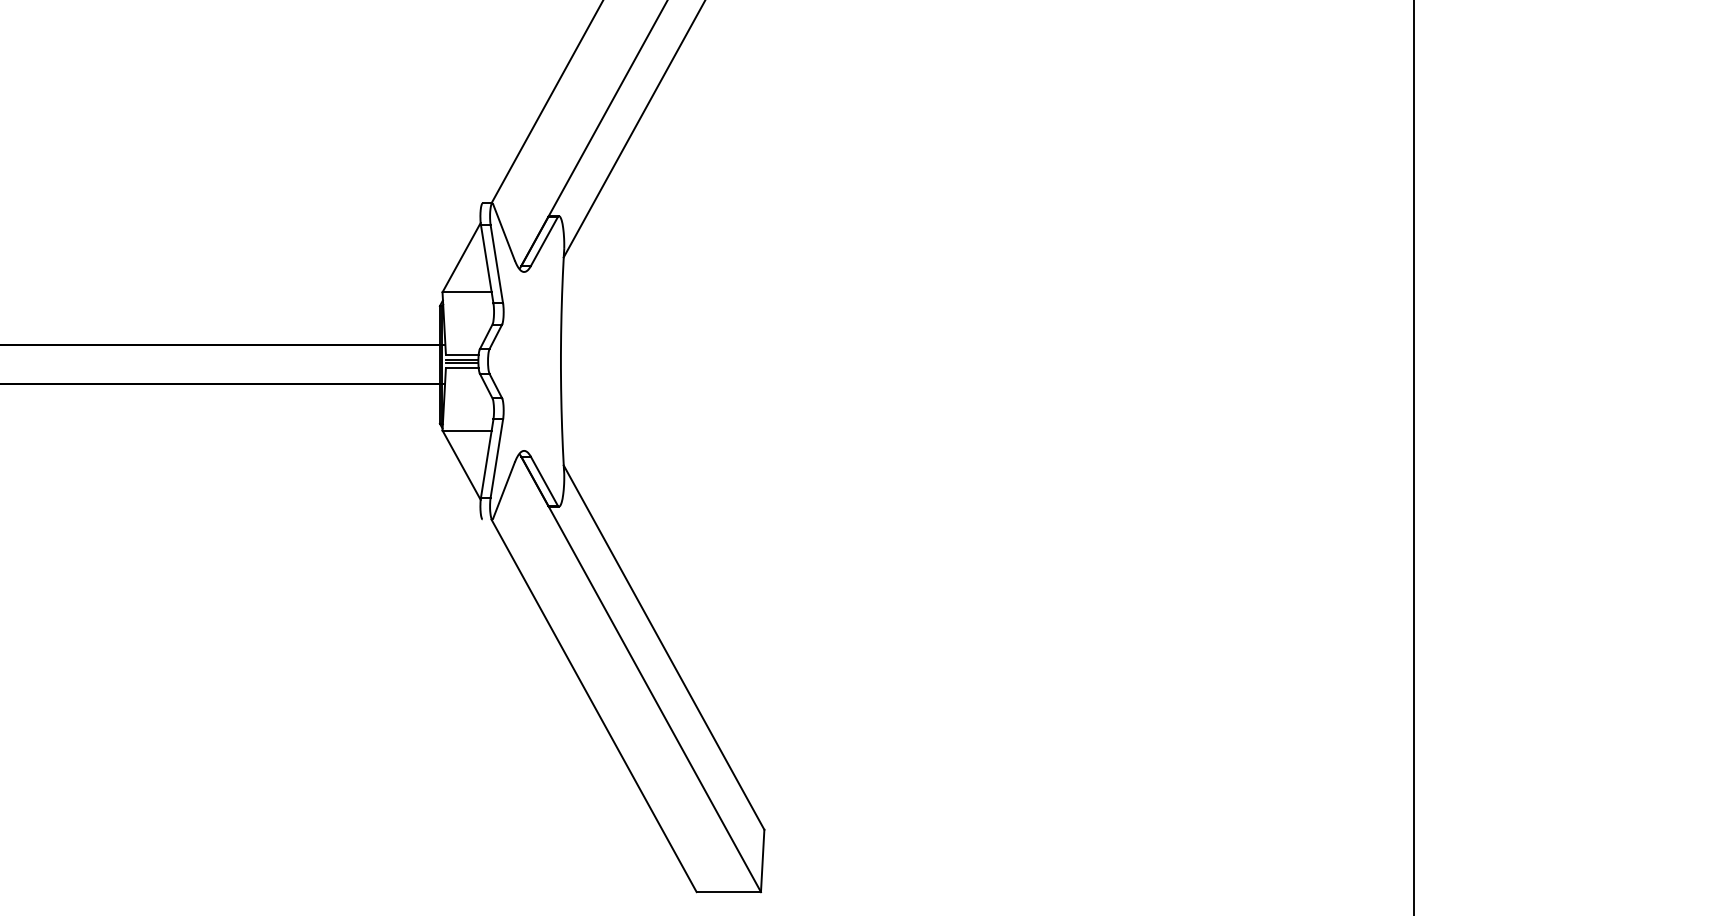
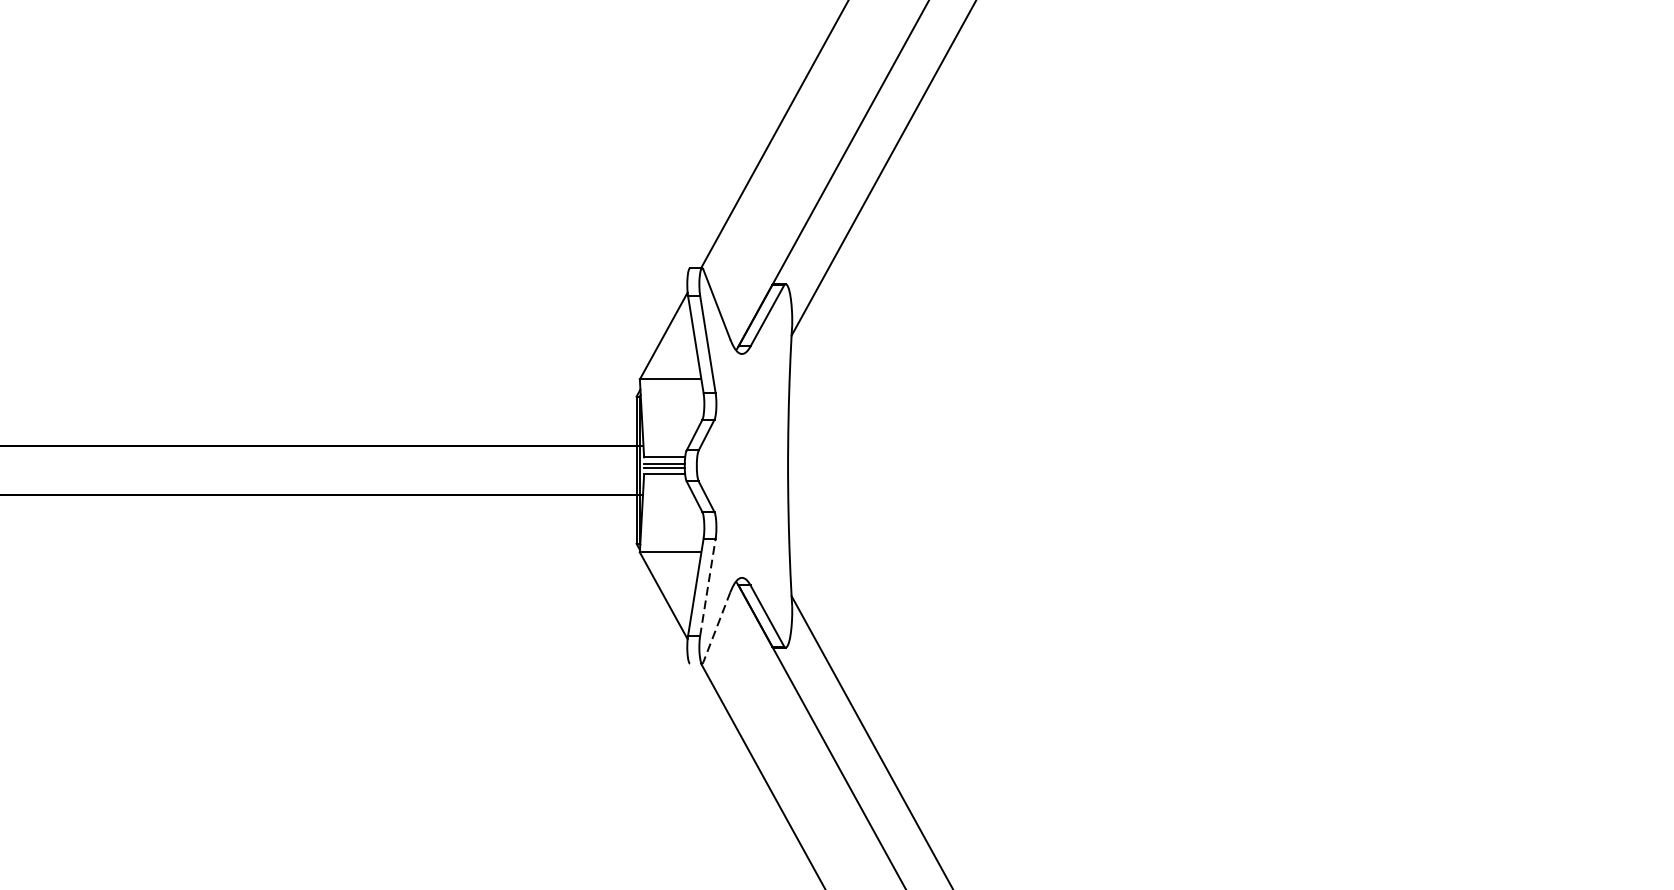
line: (496, 458) -> (707, 587), solid -> dashed
line: (504, 490) -> (717, 627), solid -> dashed

